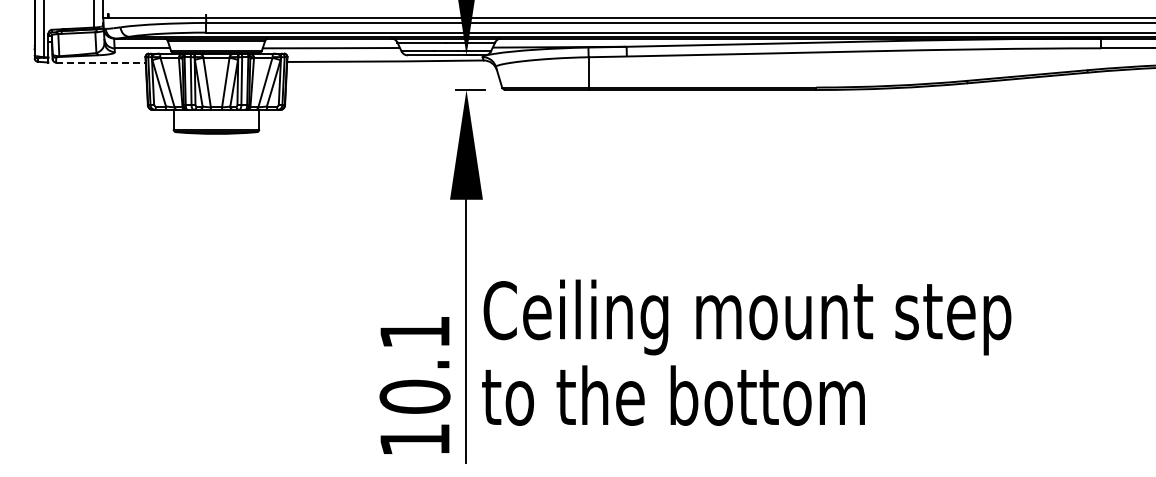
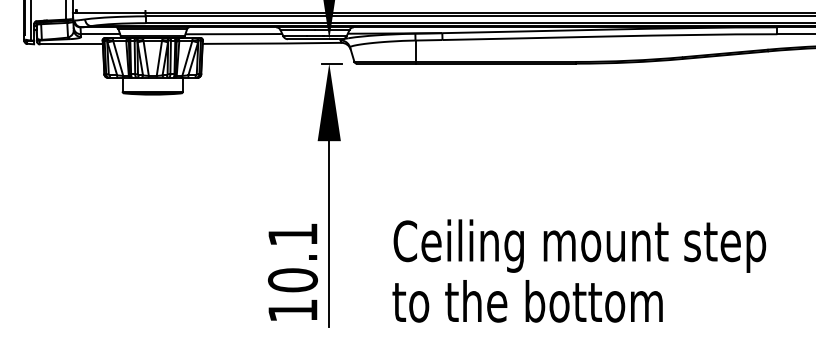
line: (100, 62) -> (70, 44), dashed -> solid
text: (746, 352) -> (579, 270), moved

